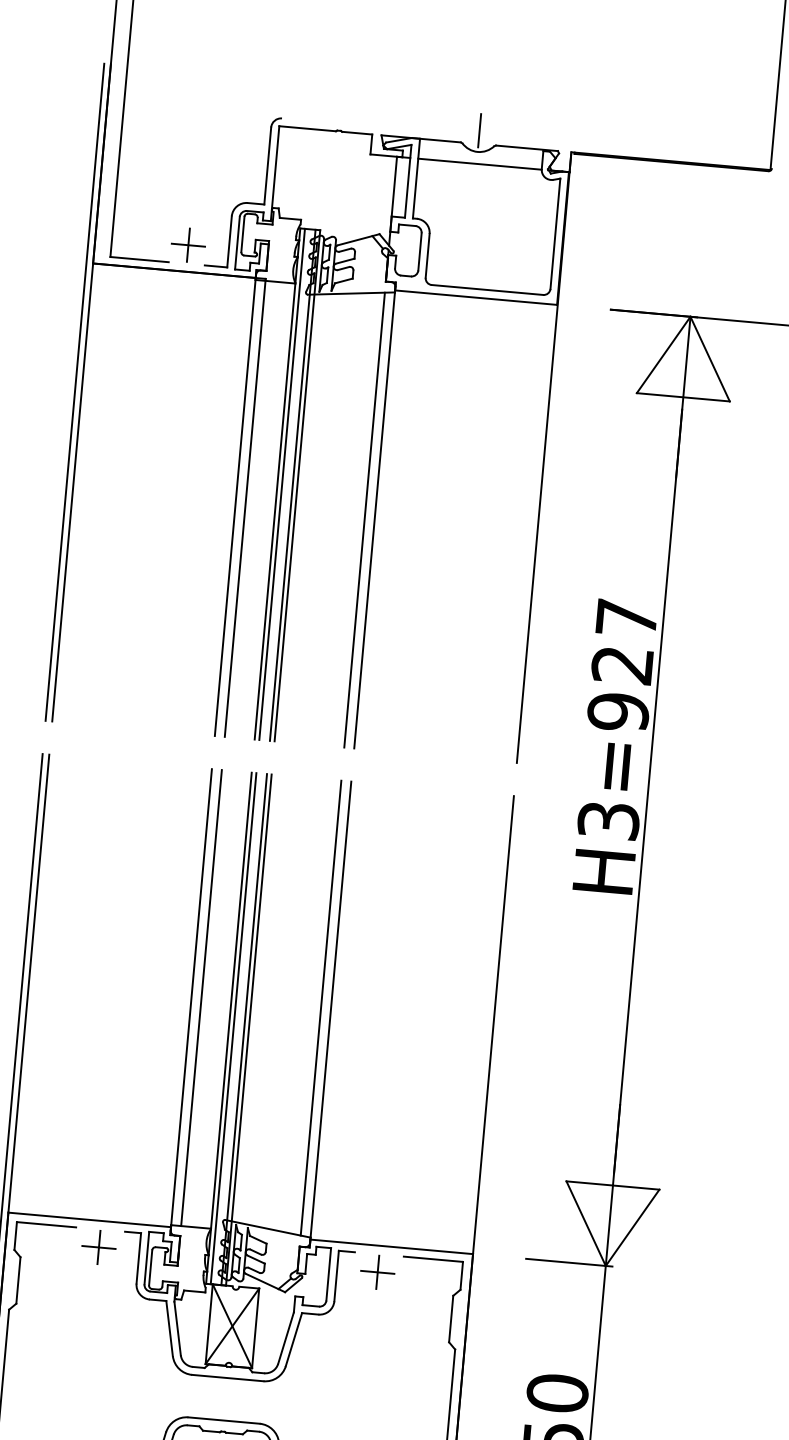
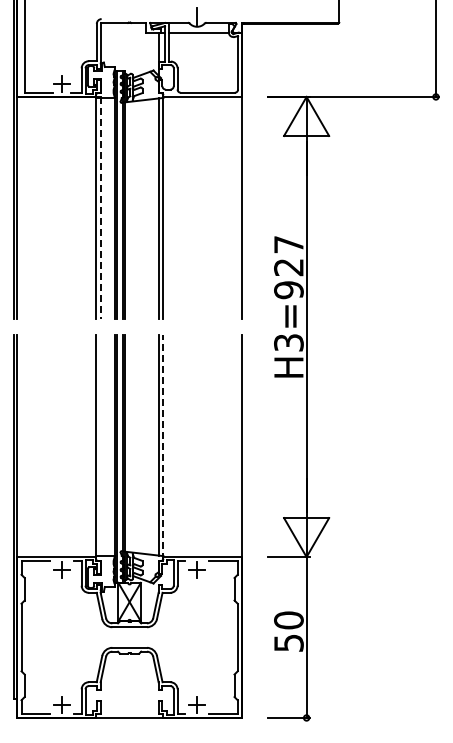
line: (244, 508) -> (100, 208), solid -> dashed
line: (201, 997) -> (100, 445), removed
line: (330, 1013) -> (163, 447), solid -> dashed

